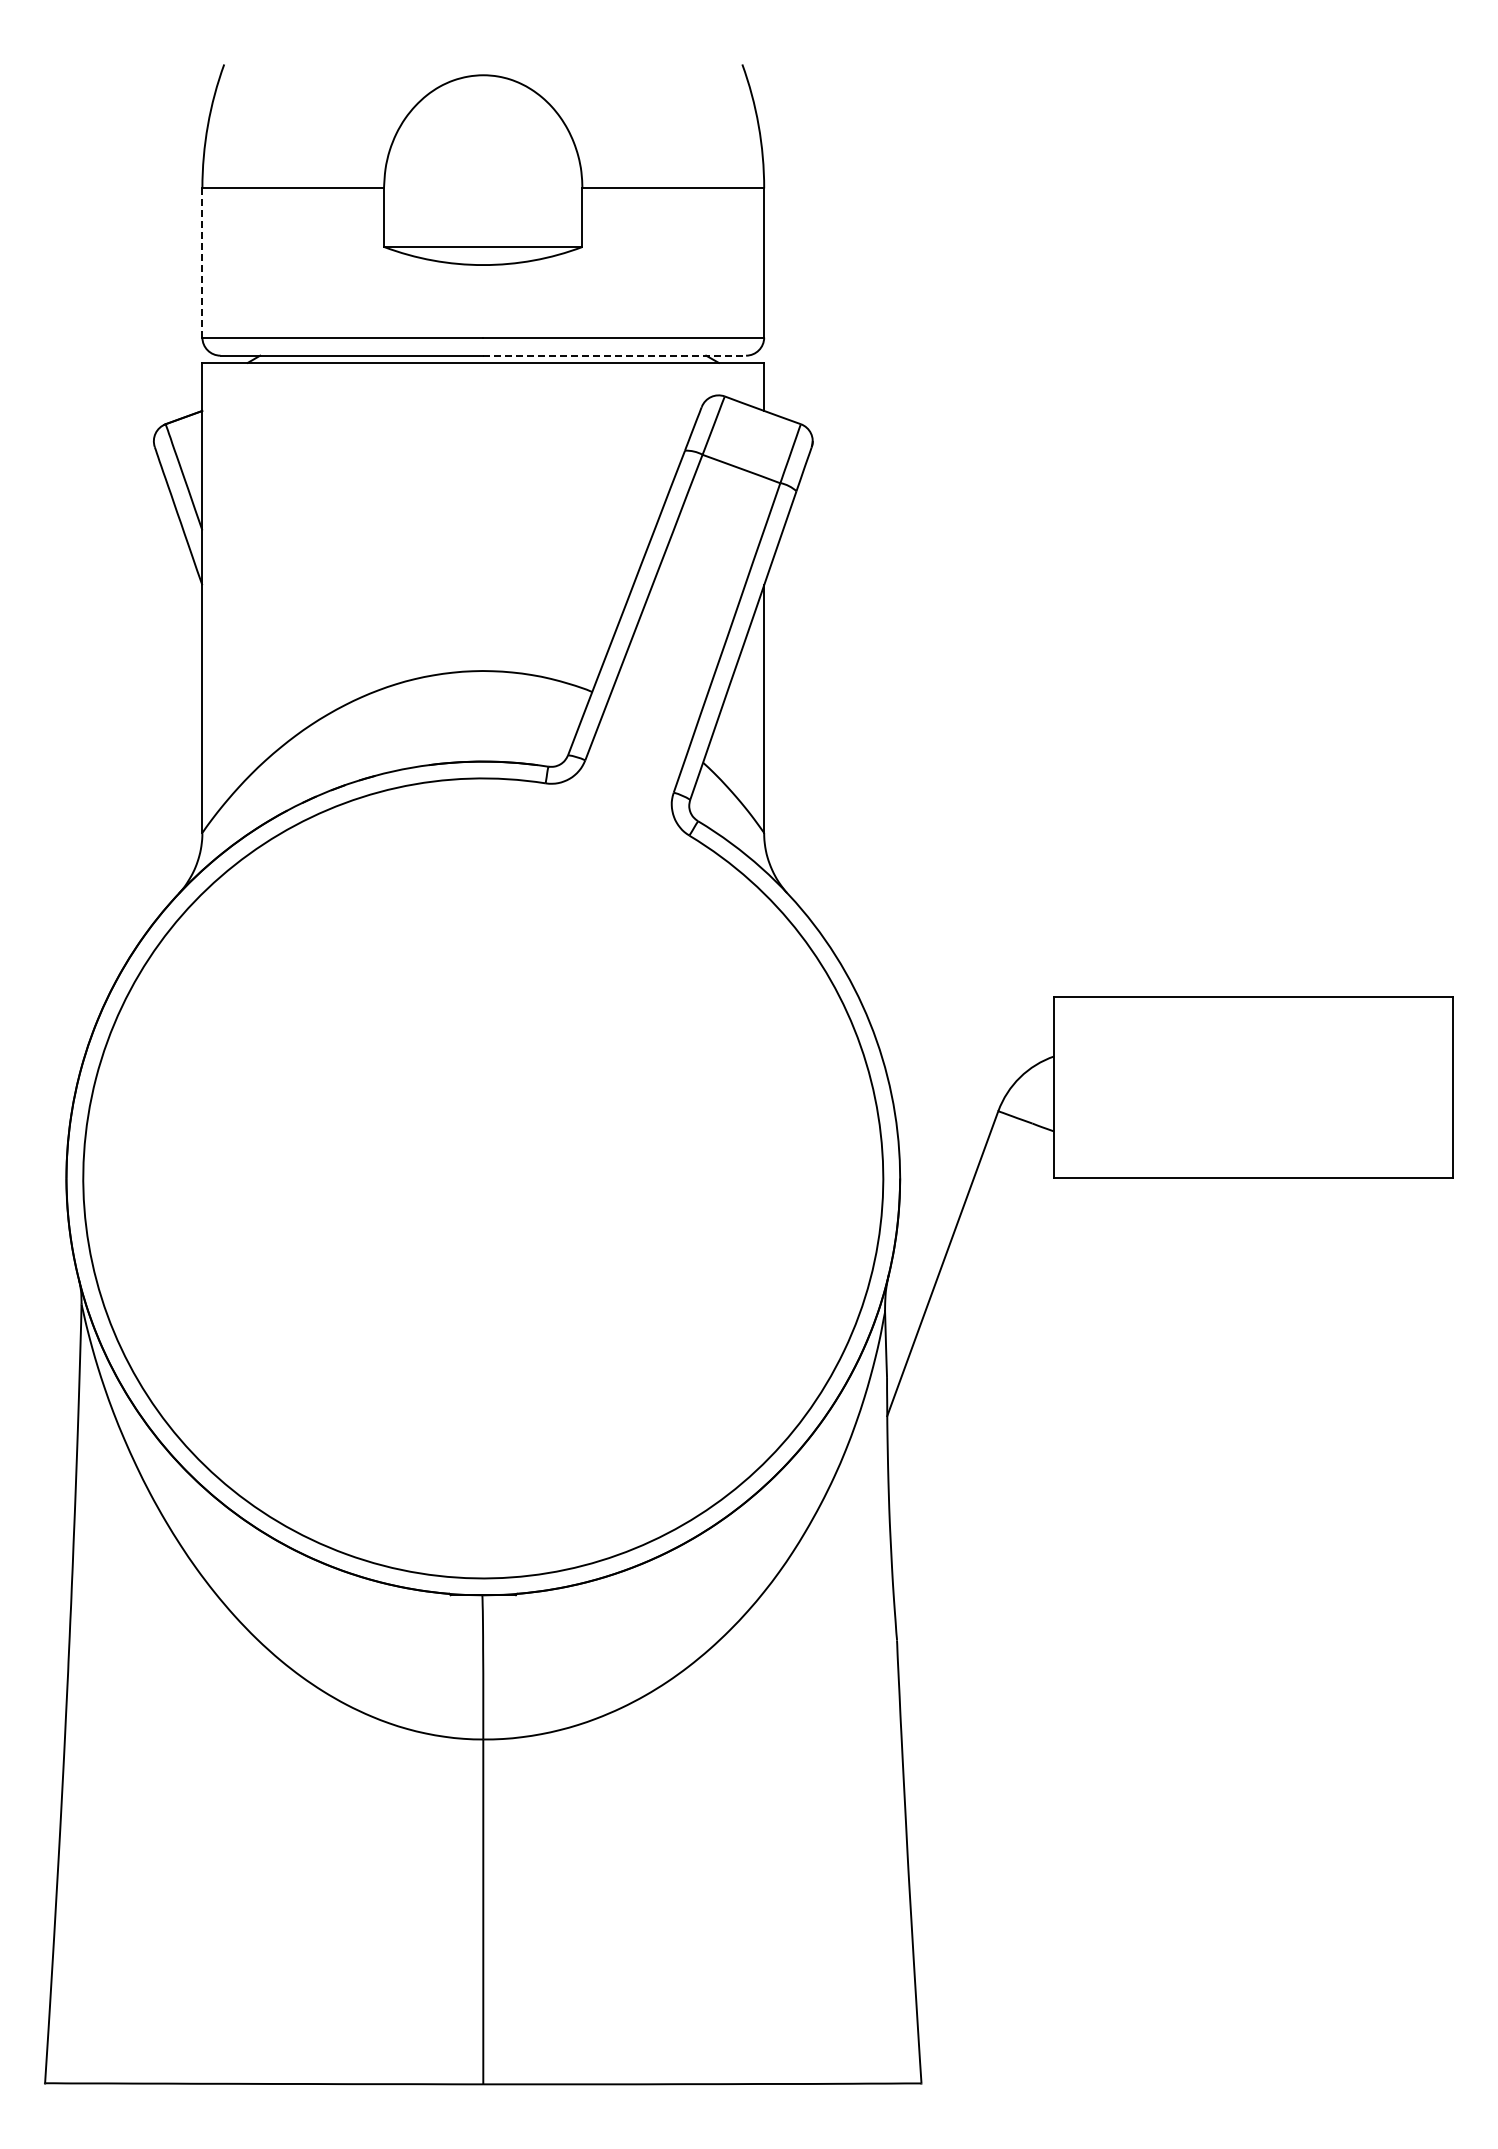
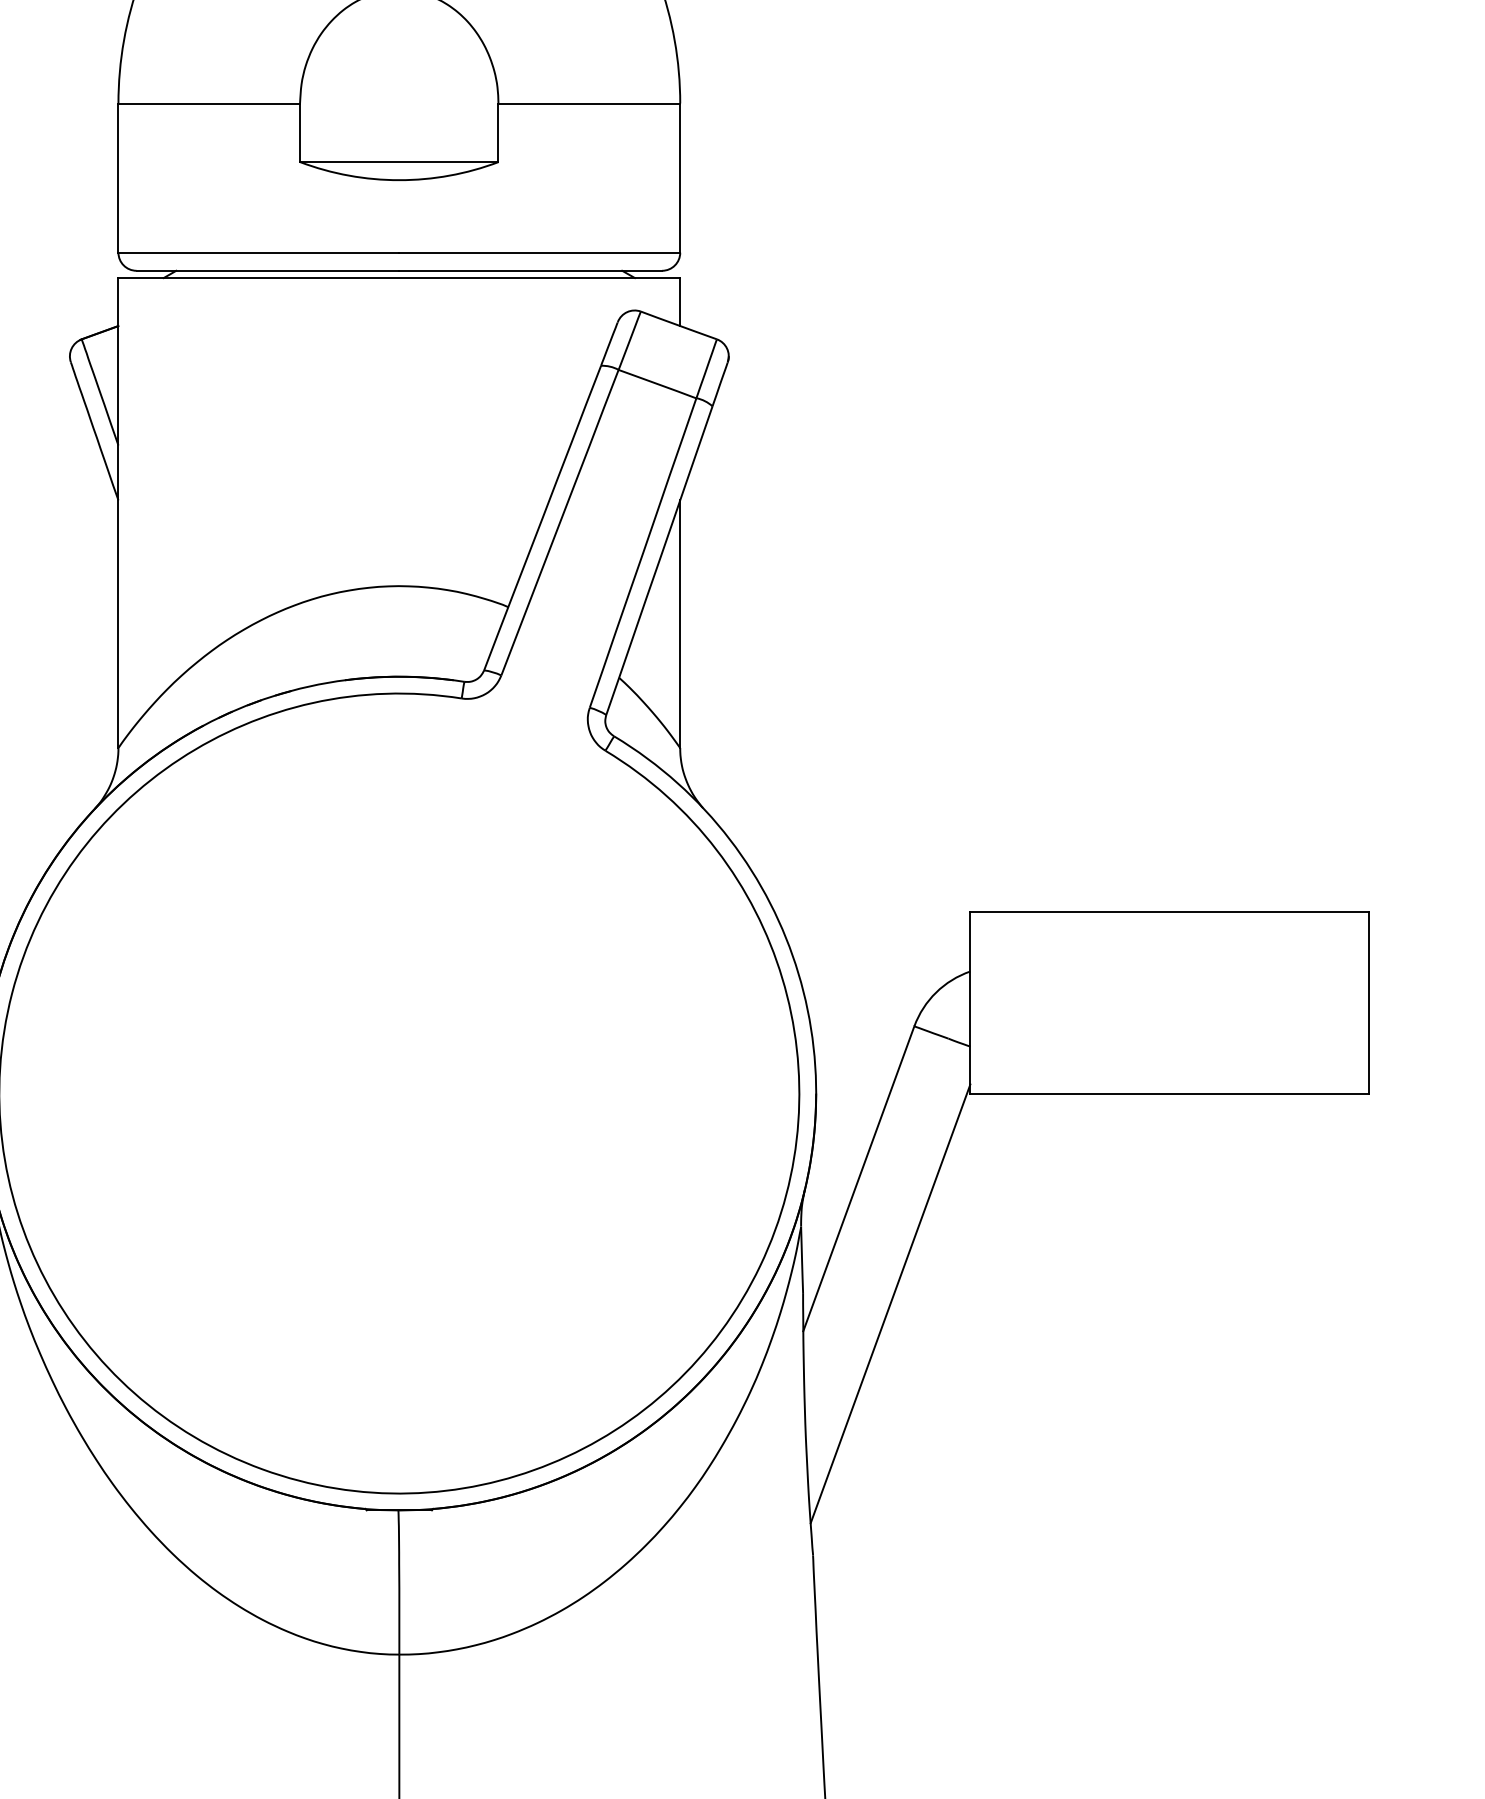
line: (202, 263) -> (118, 178), dashed -> solid
line: (615, 355) -> (531, 270), dashed -> solid
line: (974, 1388) -> (890, 1303), added

